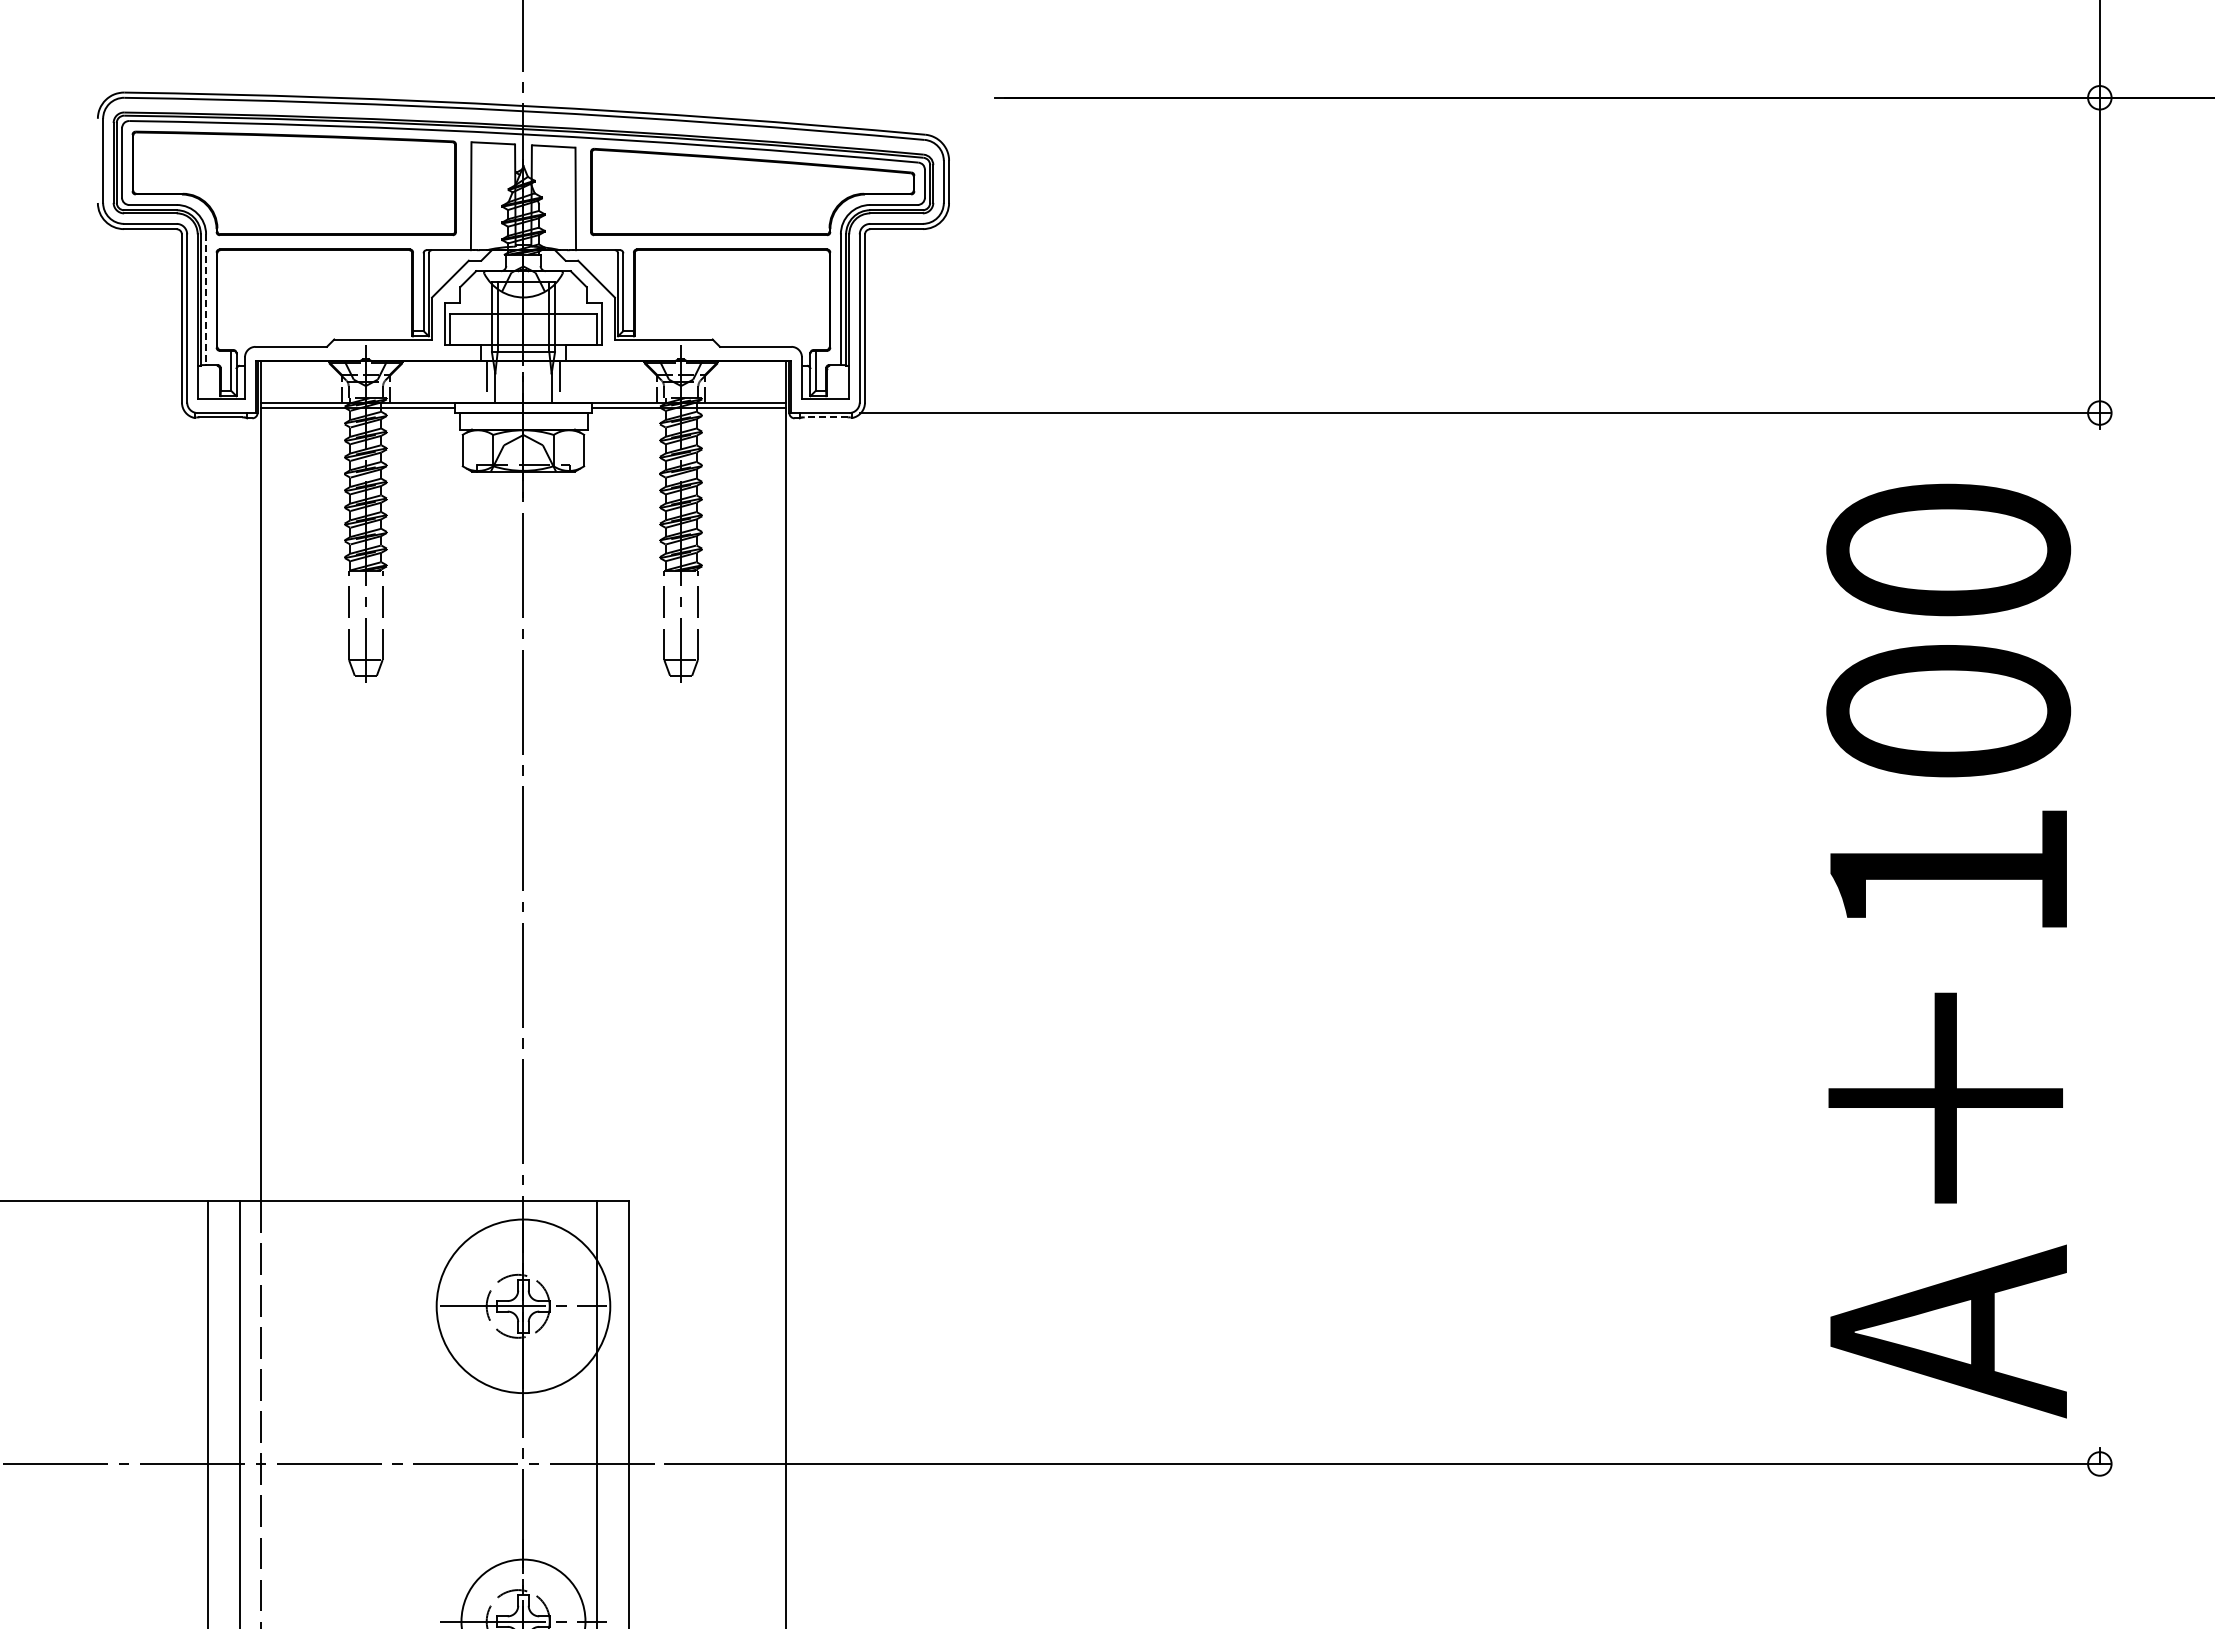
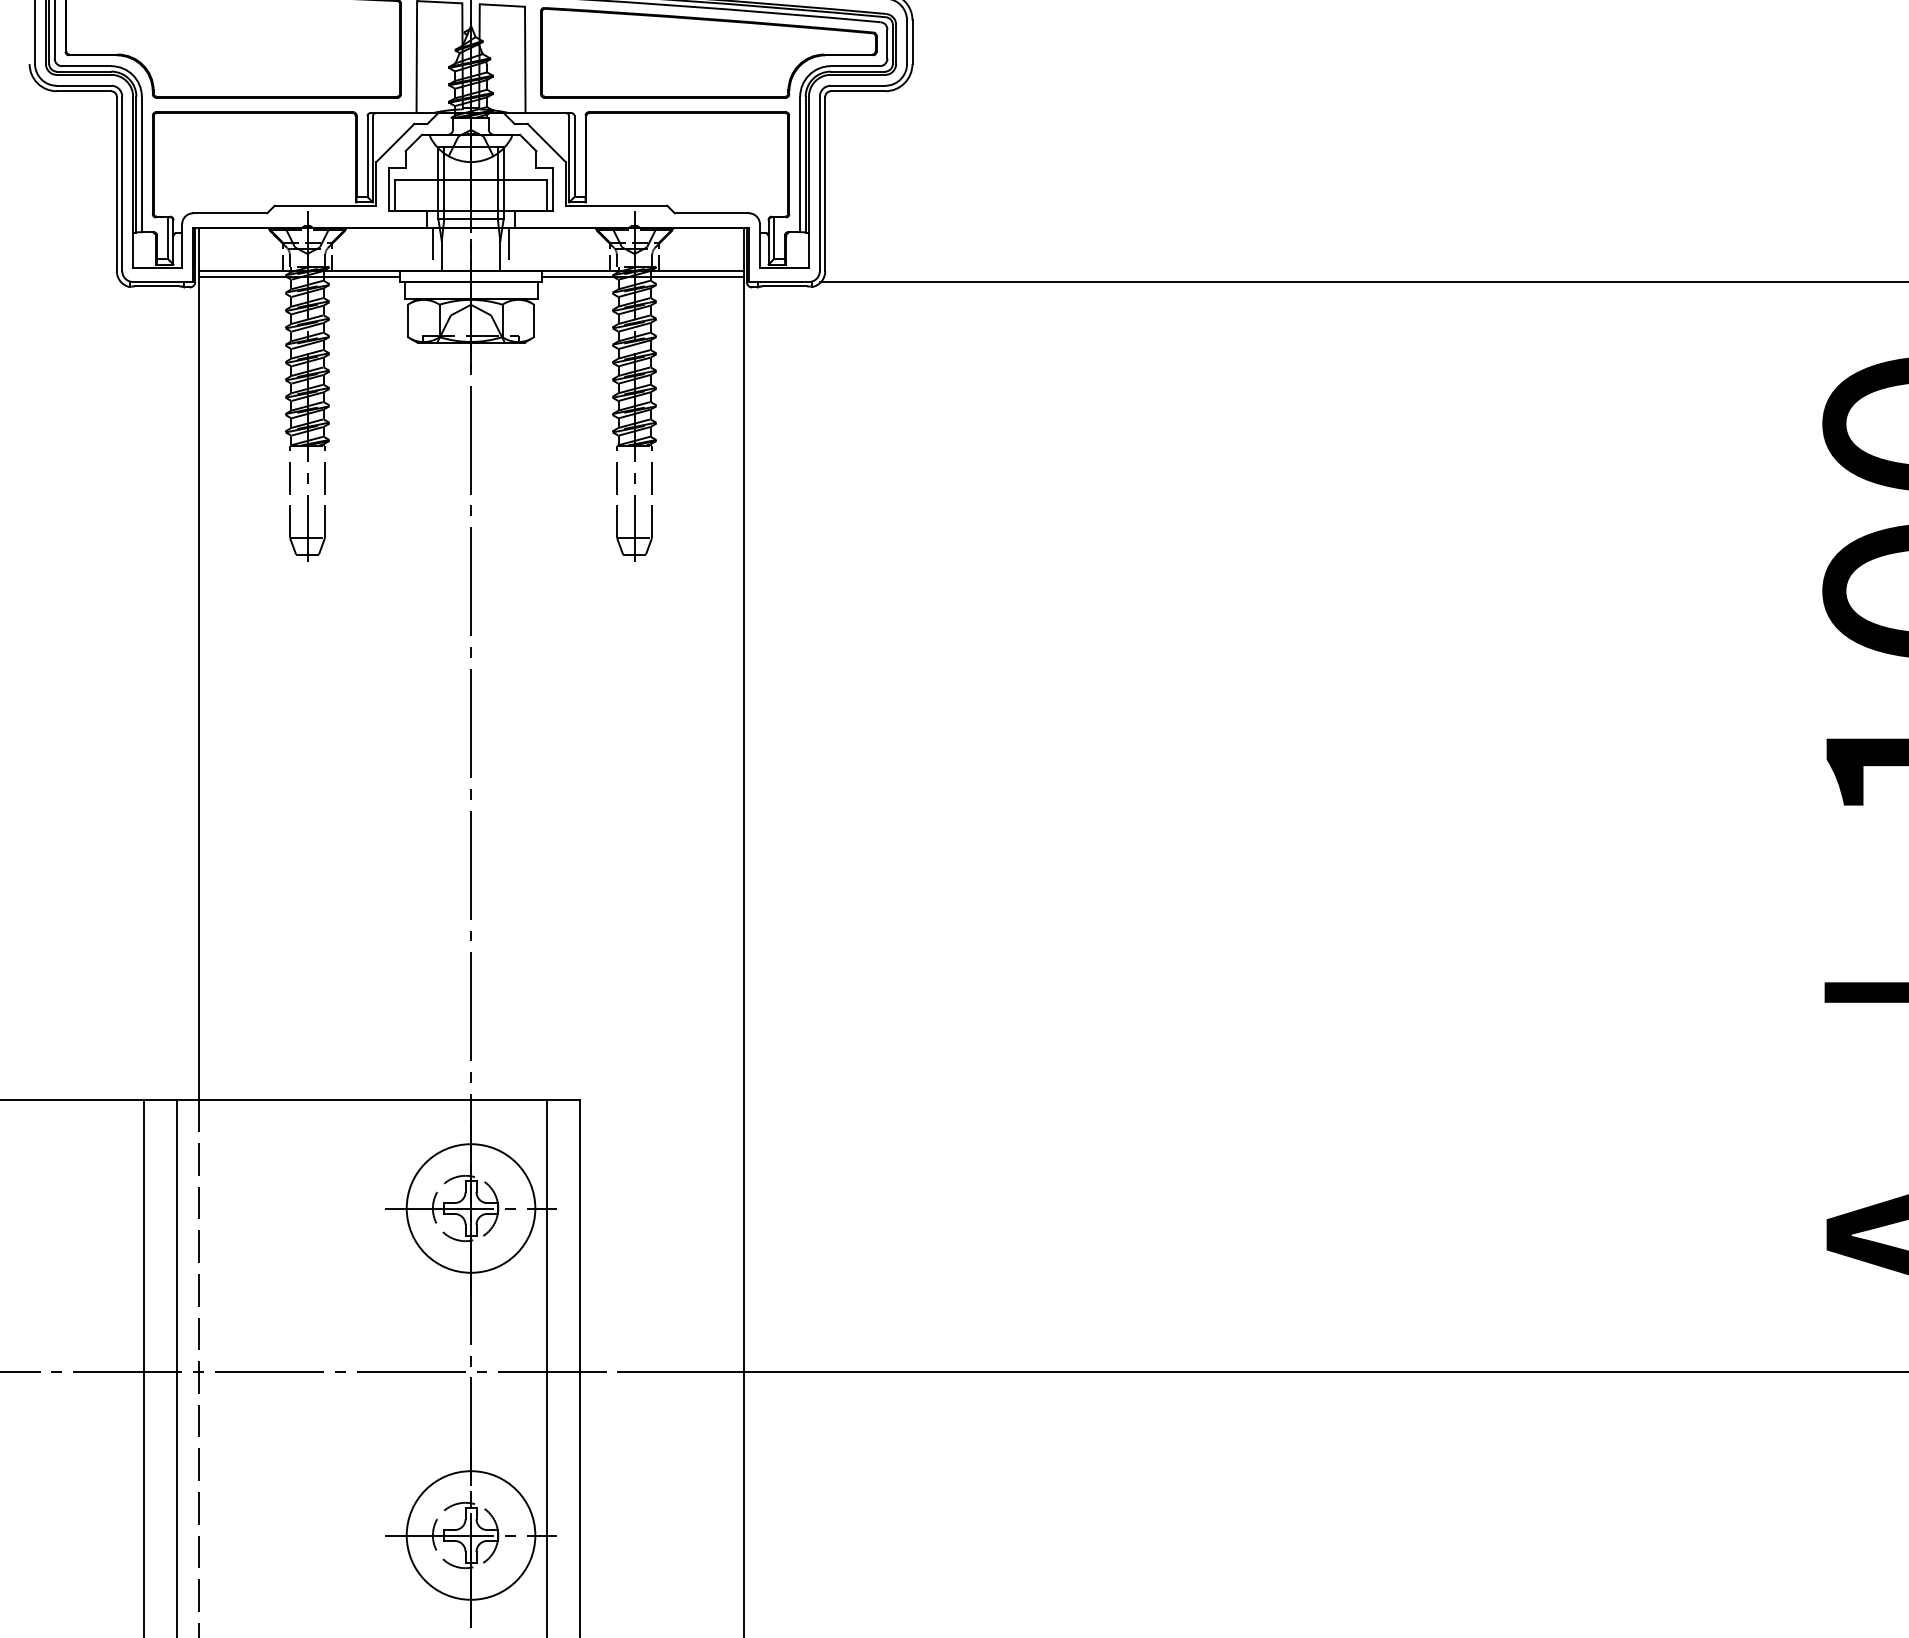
line: (206, 300) -> (142, 165), dashed -> solid
line: (825, 417) -> (784, 286), dashed -> solid
circle: (523, 1306) -> (471, 1208), size x0.71

